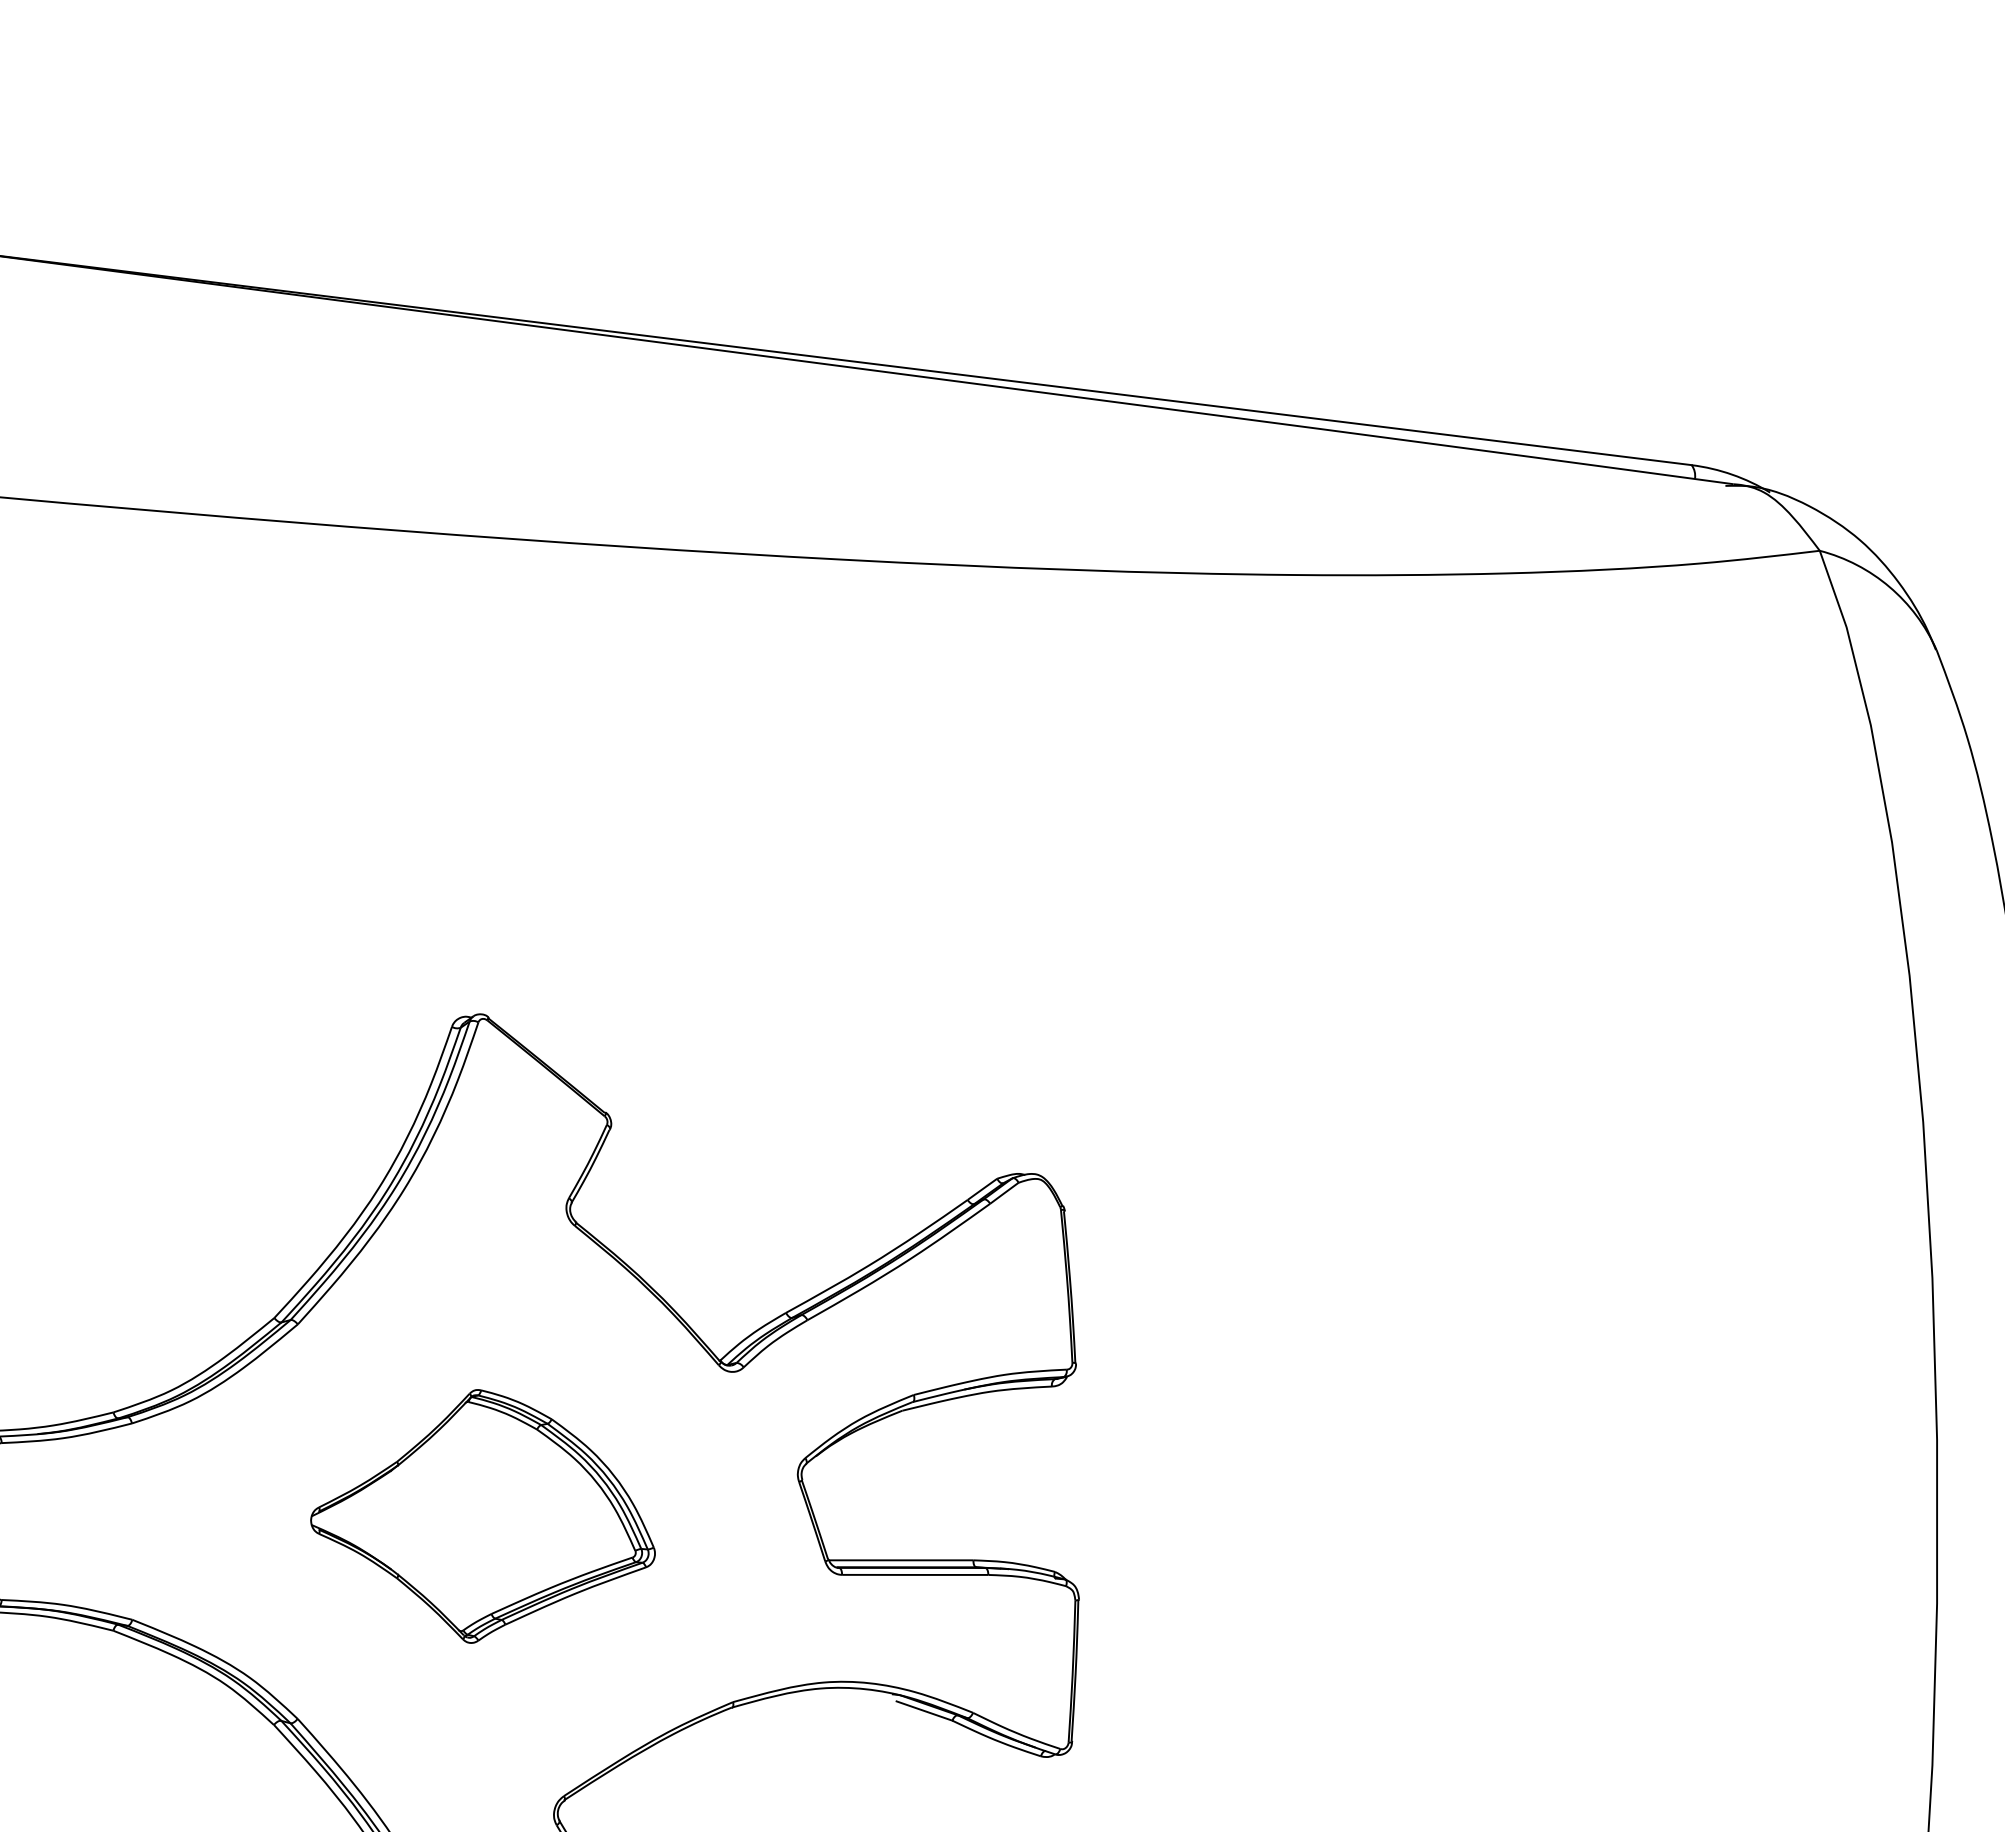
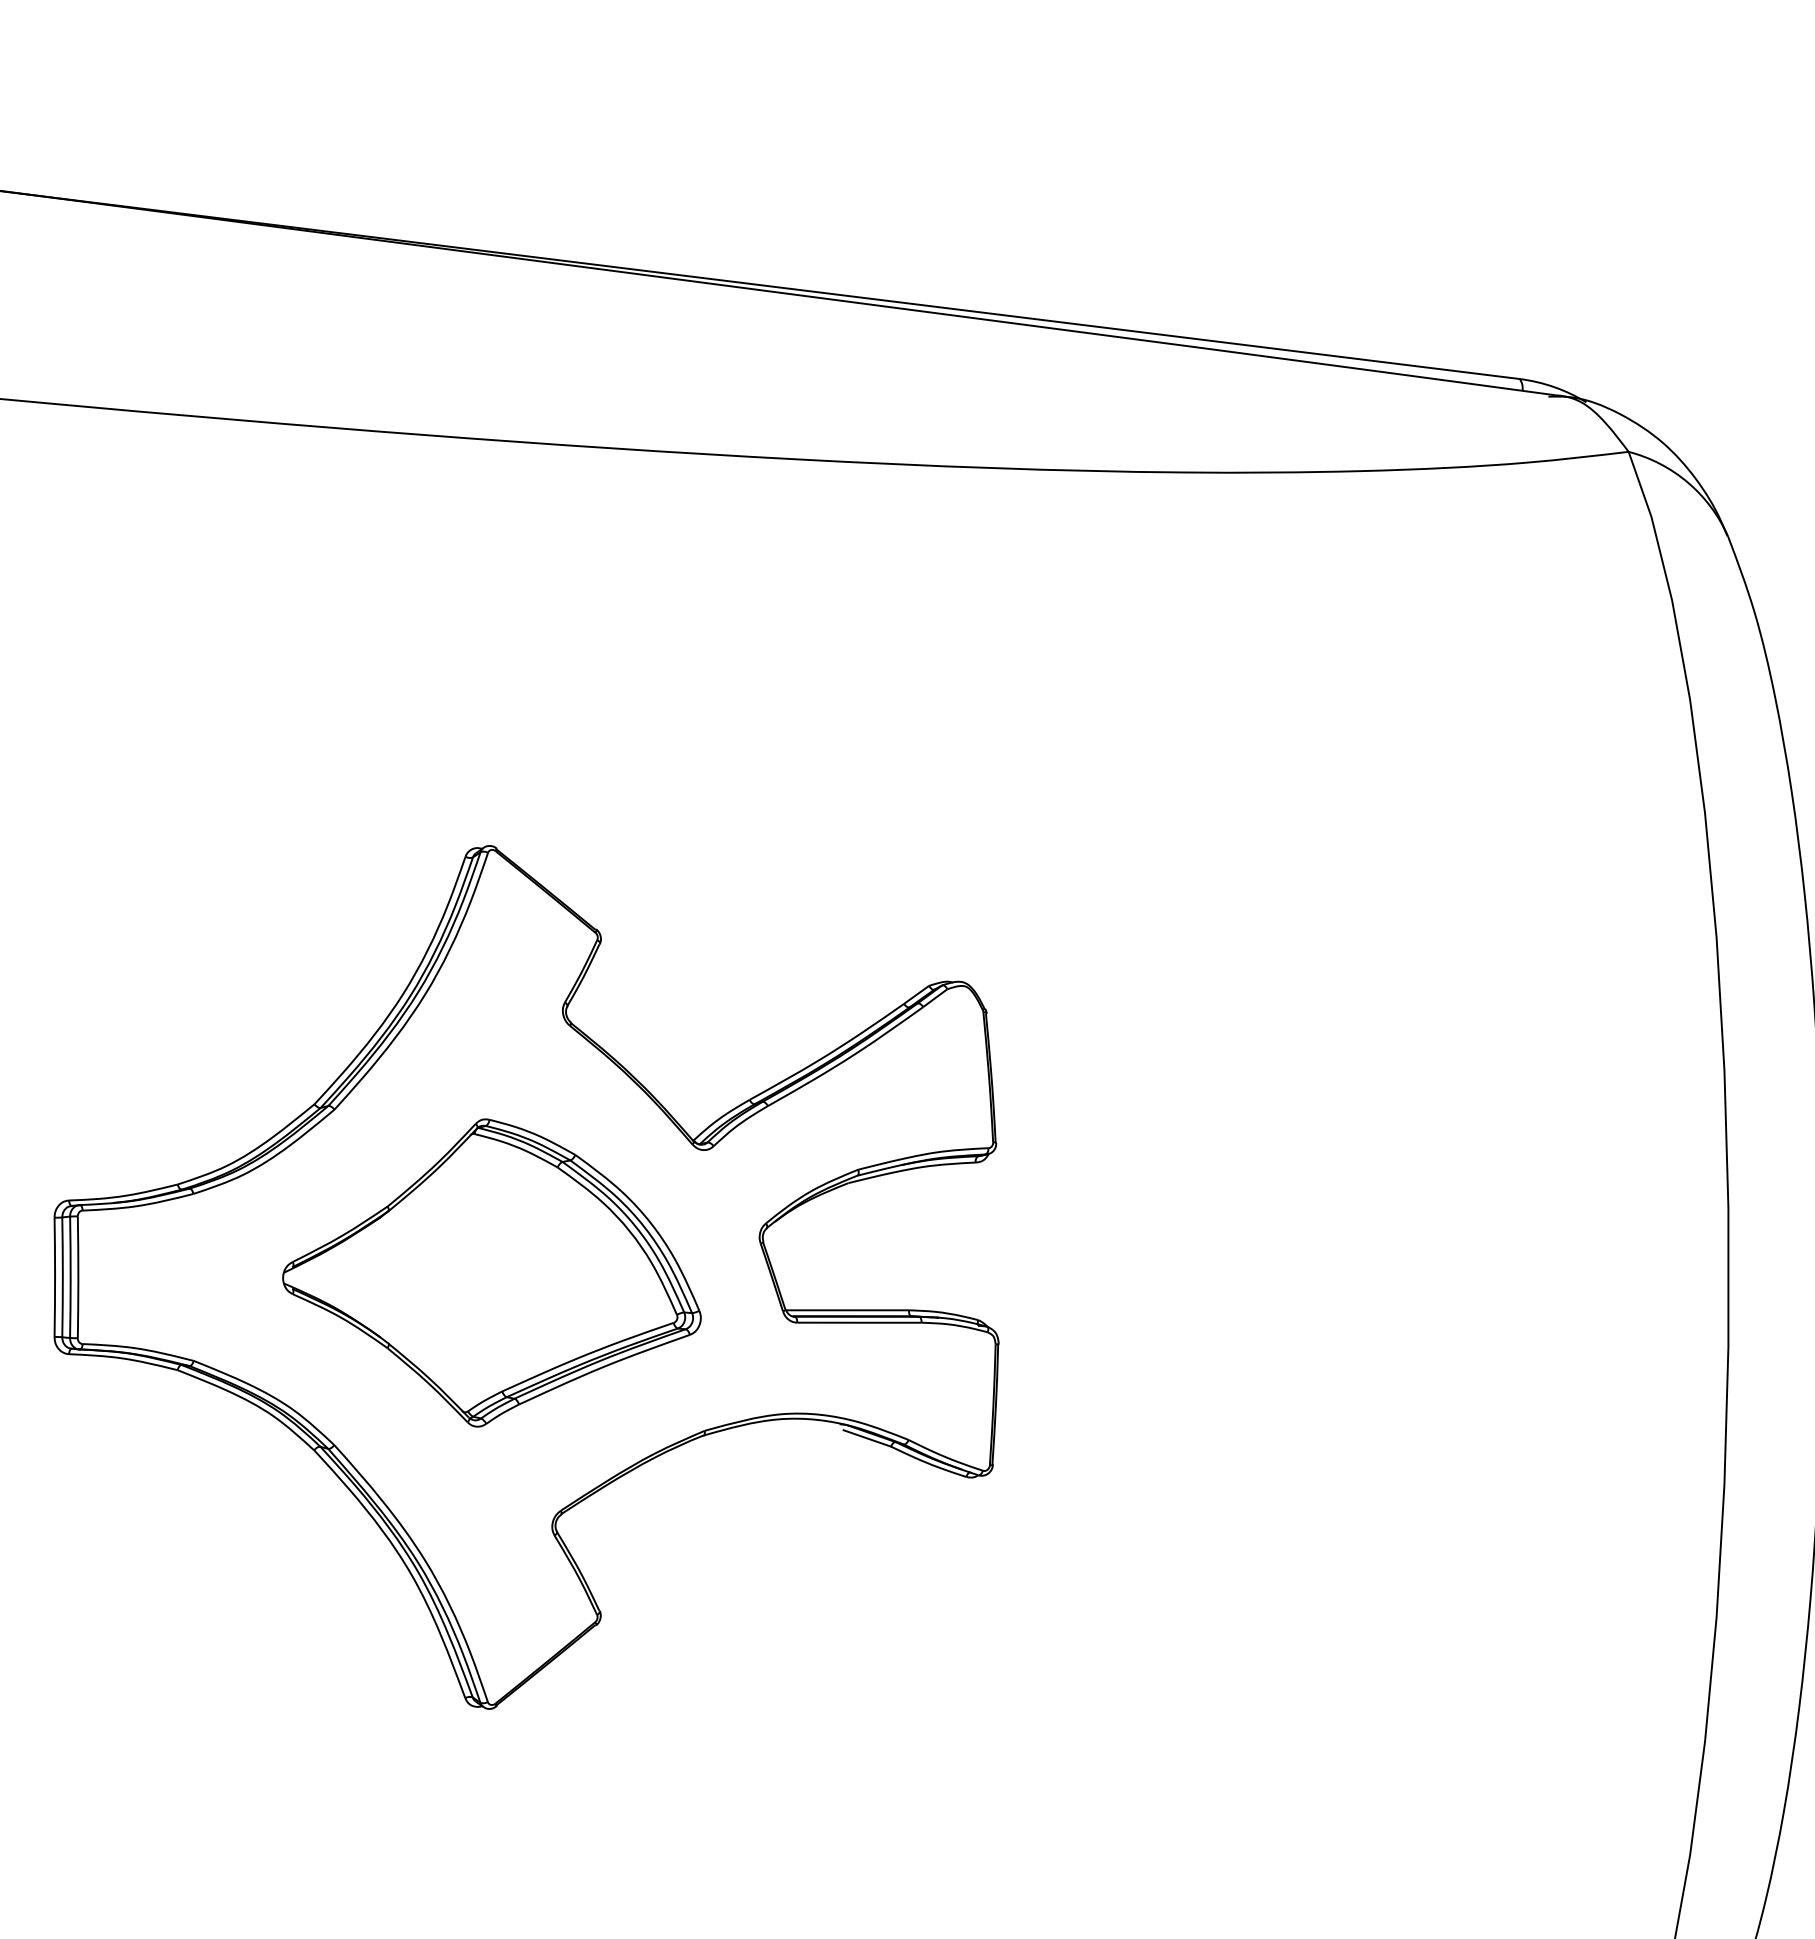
part: (482, 1515) -> (491, 1272), size x1.43

